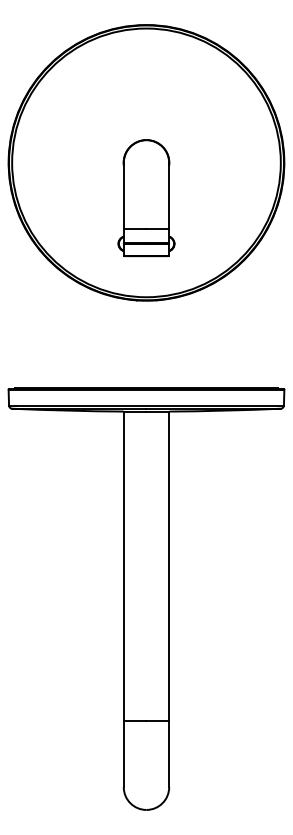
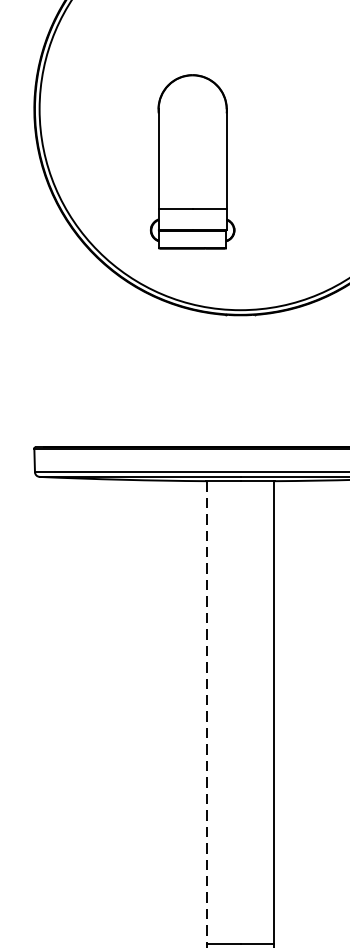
part: (146, 198) -> (192, 162), moved
line: (123, 566) -> (206, 712), solid -> dashed

